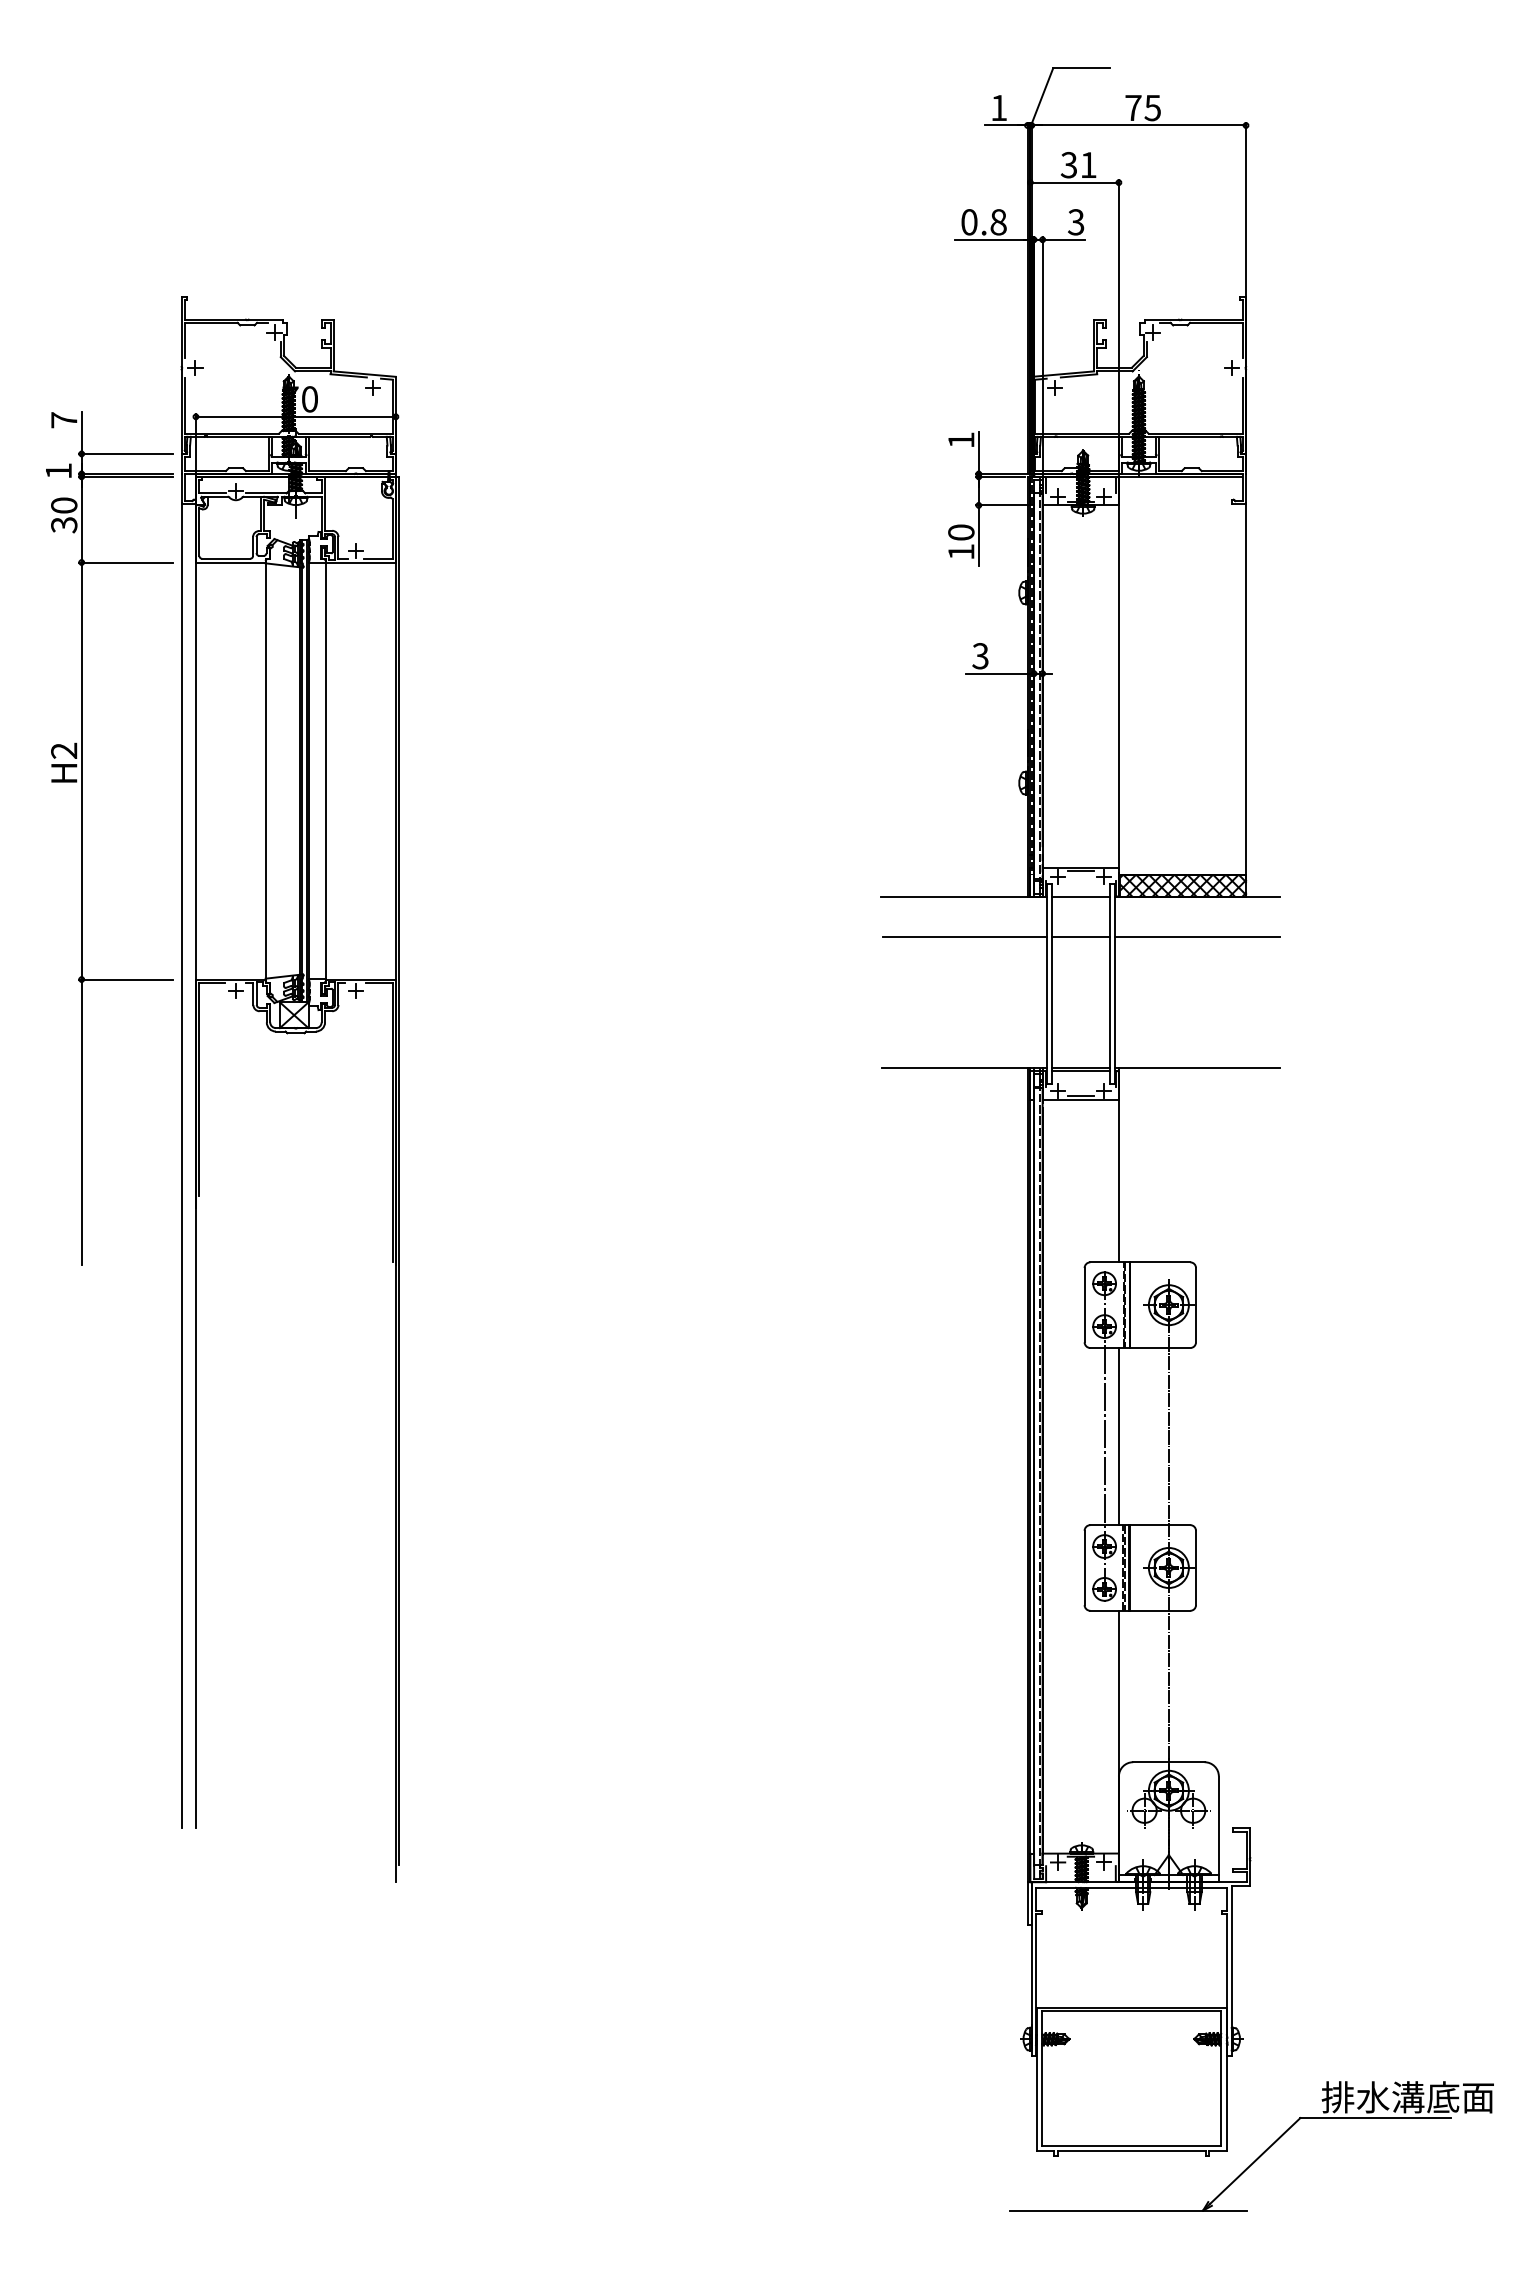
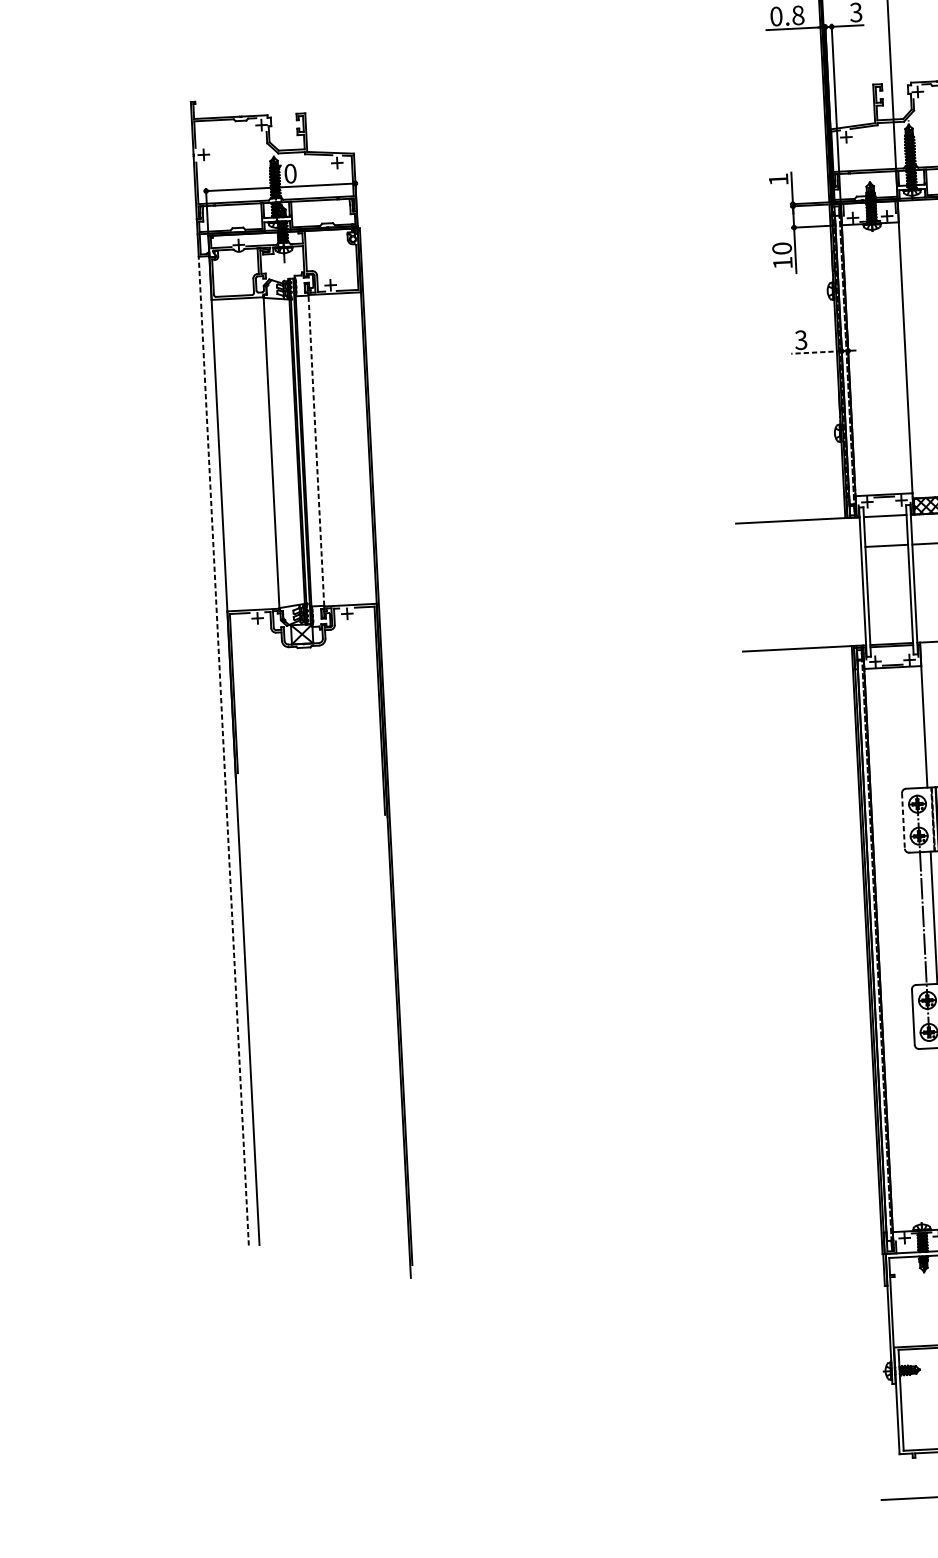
line: (1000, 673) -> (816, 352), solid -> dashed
line: (325, 768) -> (316, 448), solid -> dashed
part: (82, 838) -> (137, 510), removed
line: (964, 936) -> (799, 550), removed
line: (181, 1165) -> (223, 750), solid -> dashed
line: (1084, 1305) -> (903, 821), solid -> dashed

